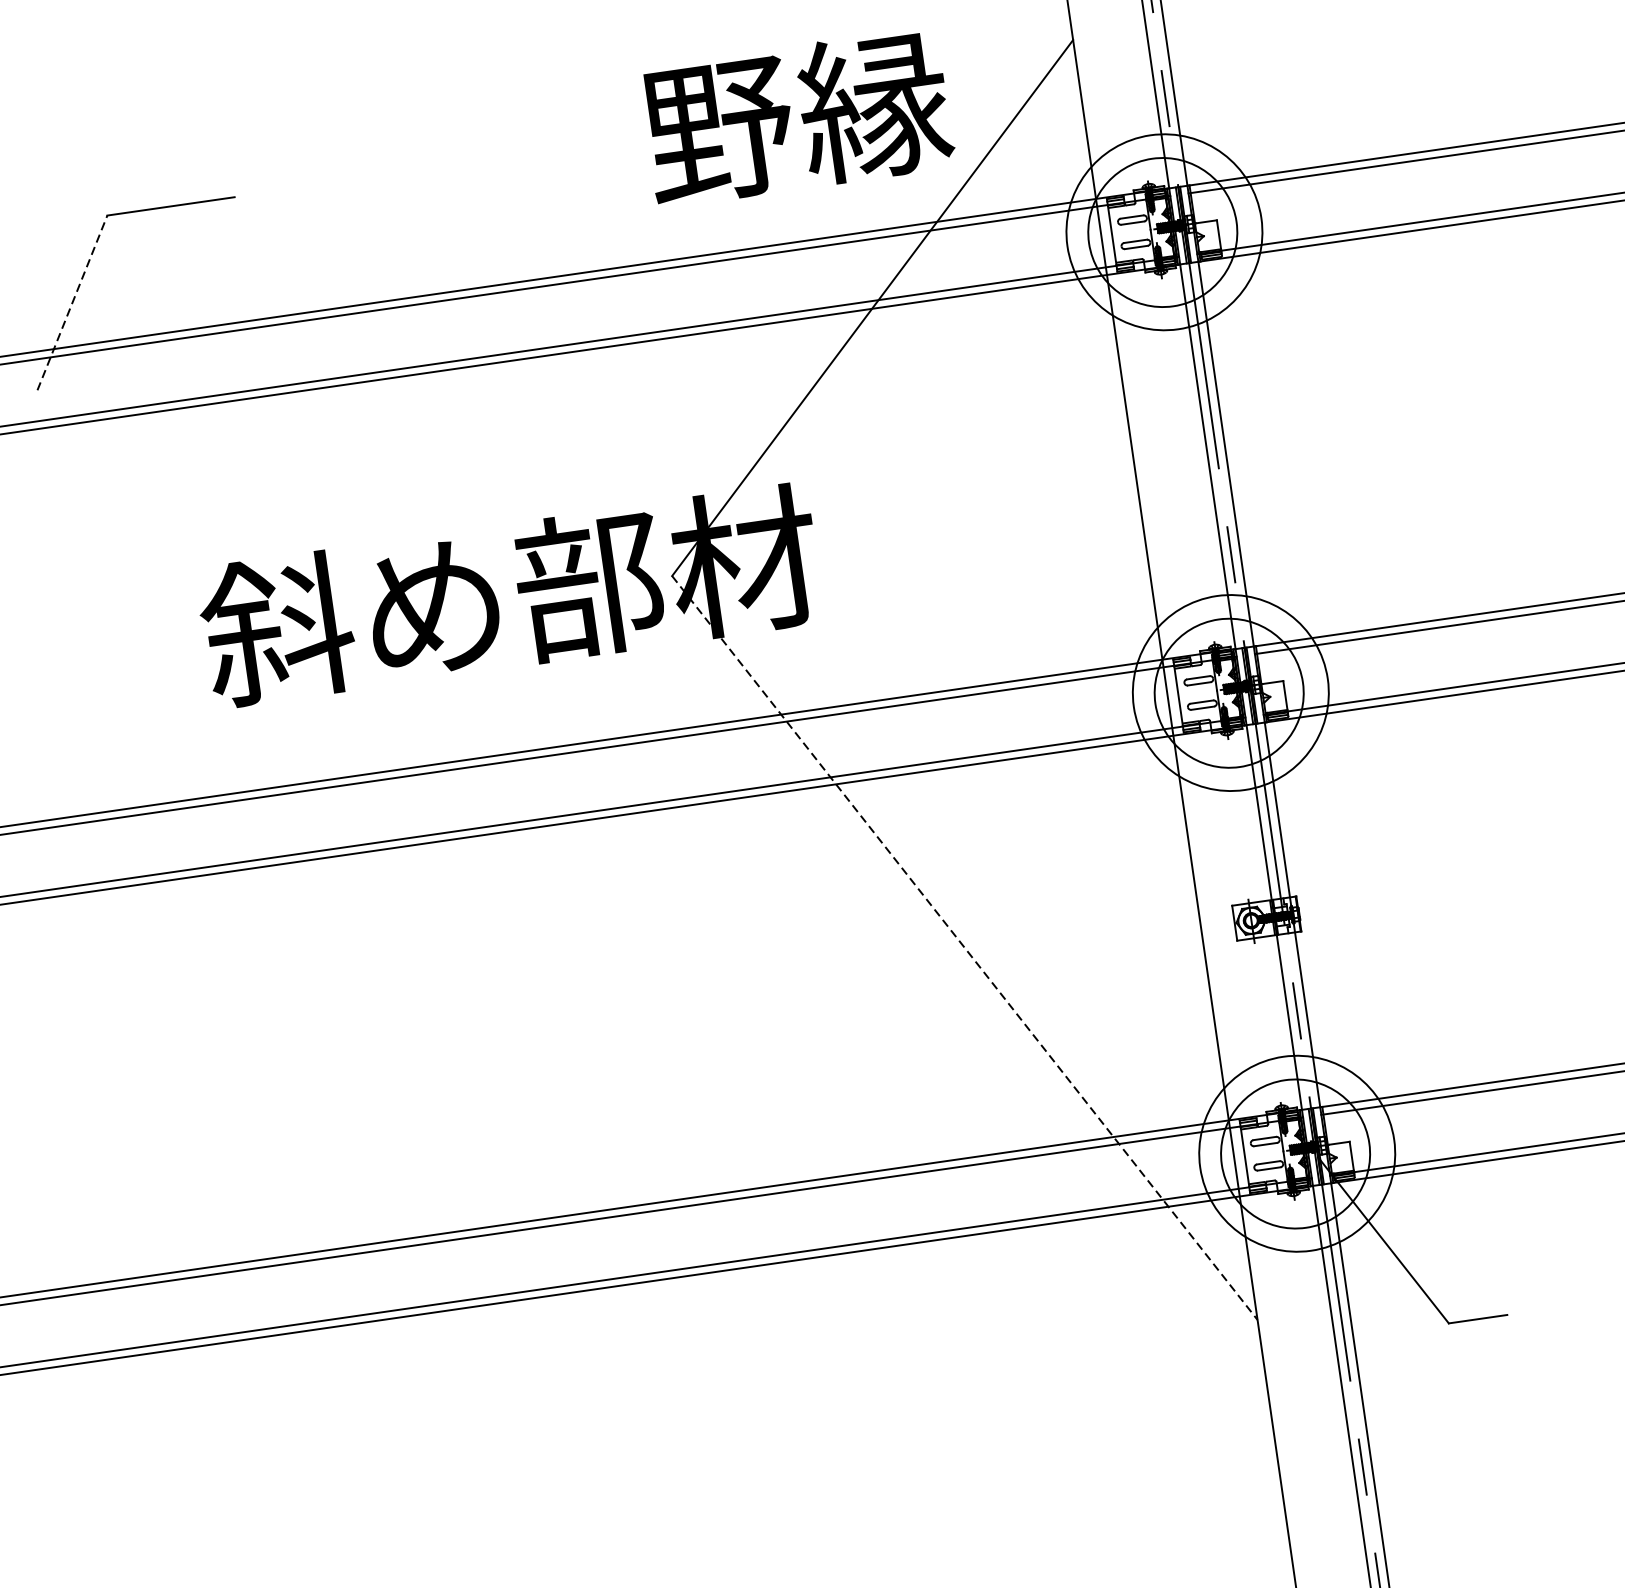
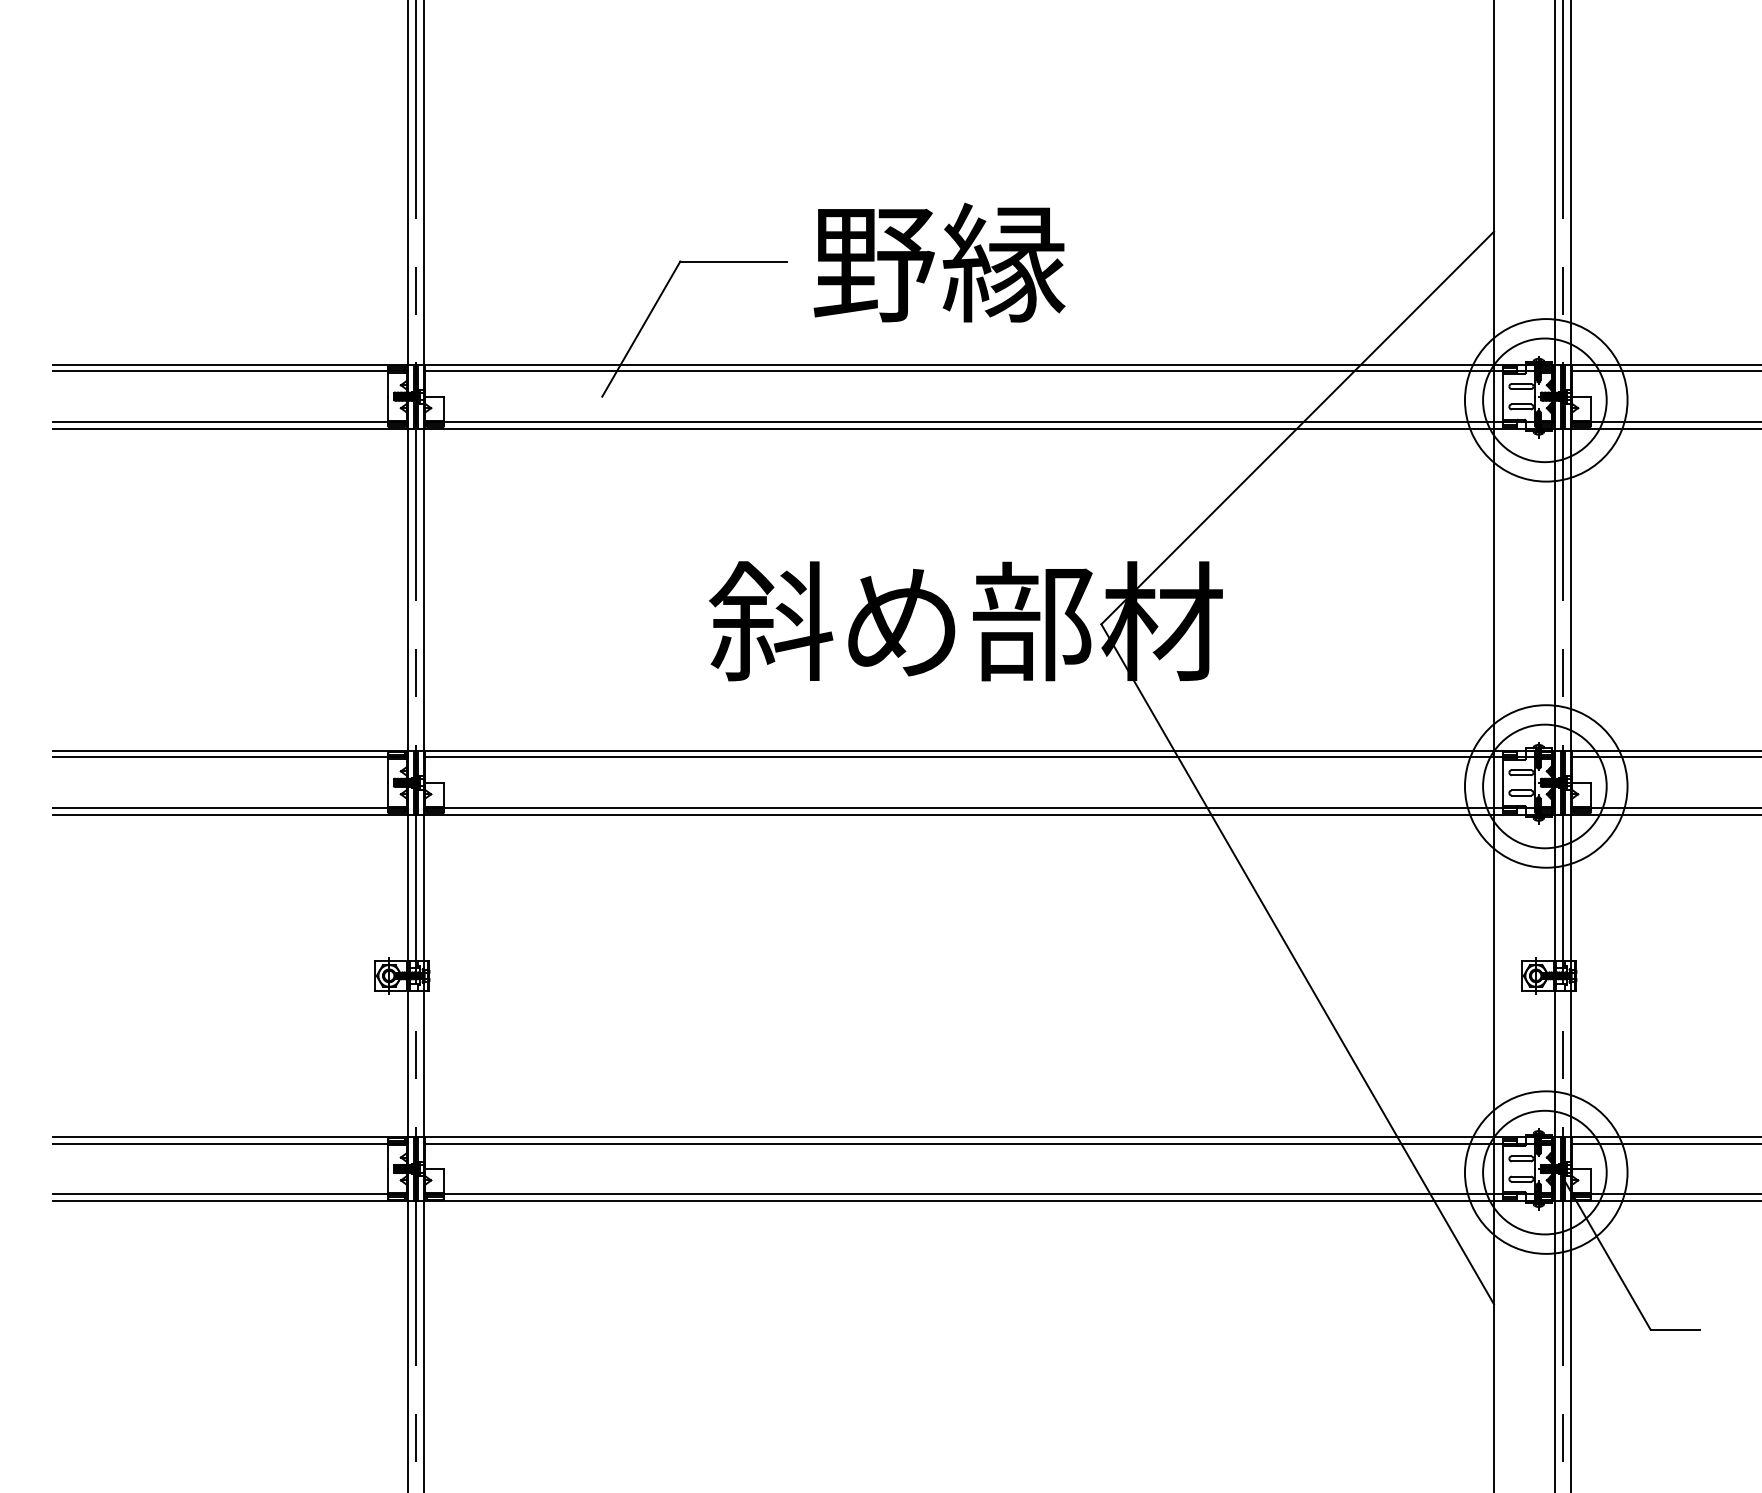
text: (797, 117) -> (939, 262), moved
line: (72, 302) -> (641, 328), dashed -> solid
line: (964, 948) -> (1297, 964), dashed -> solid

